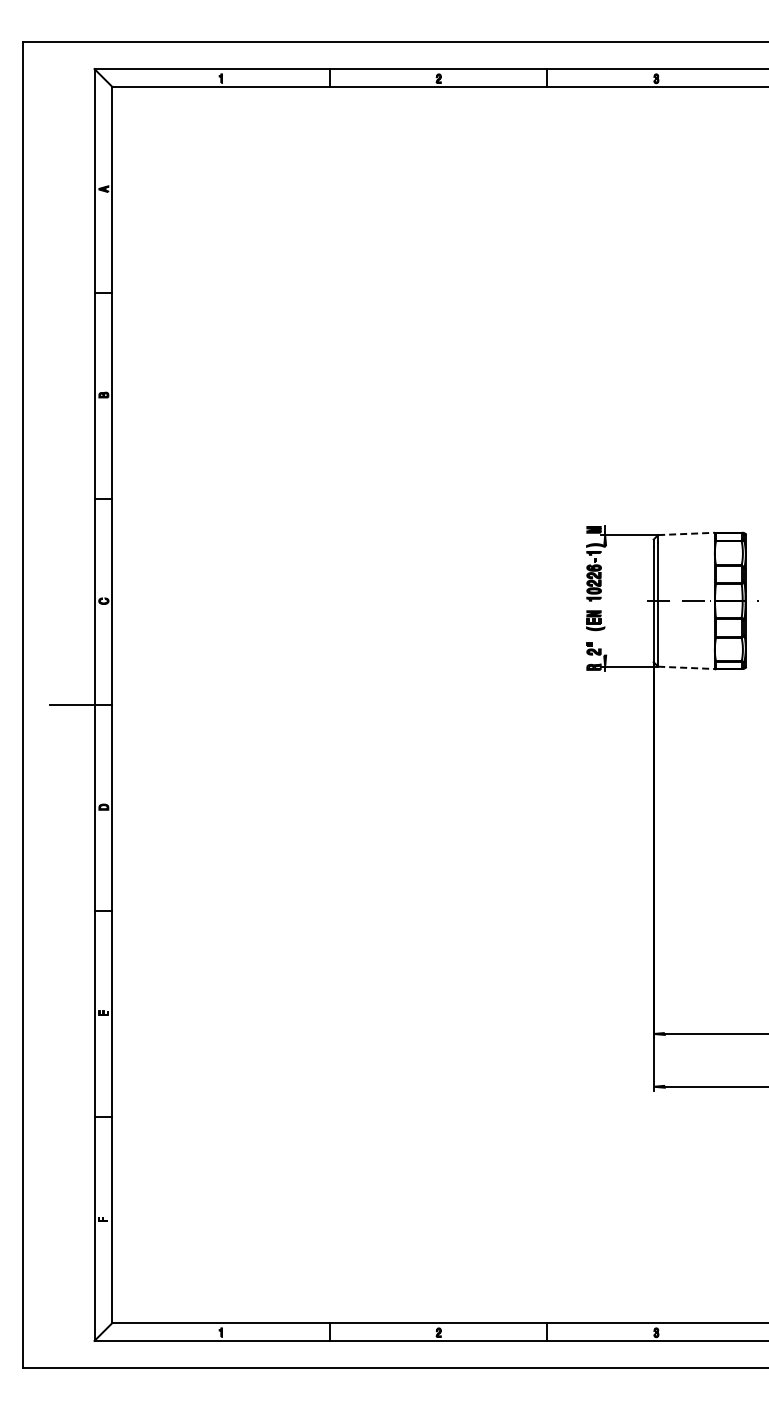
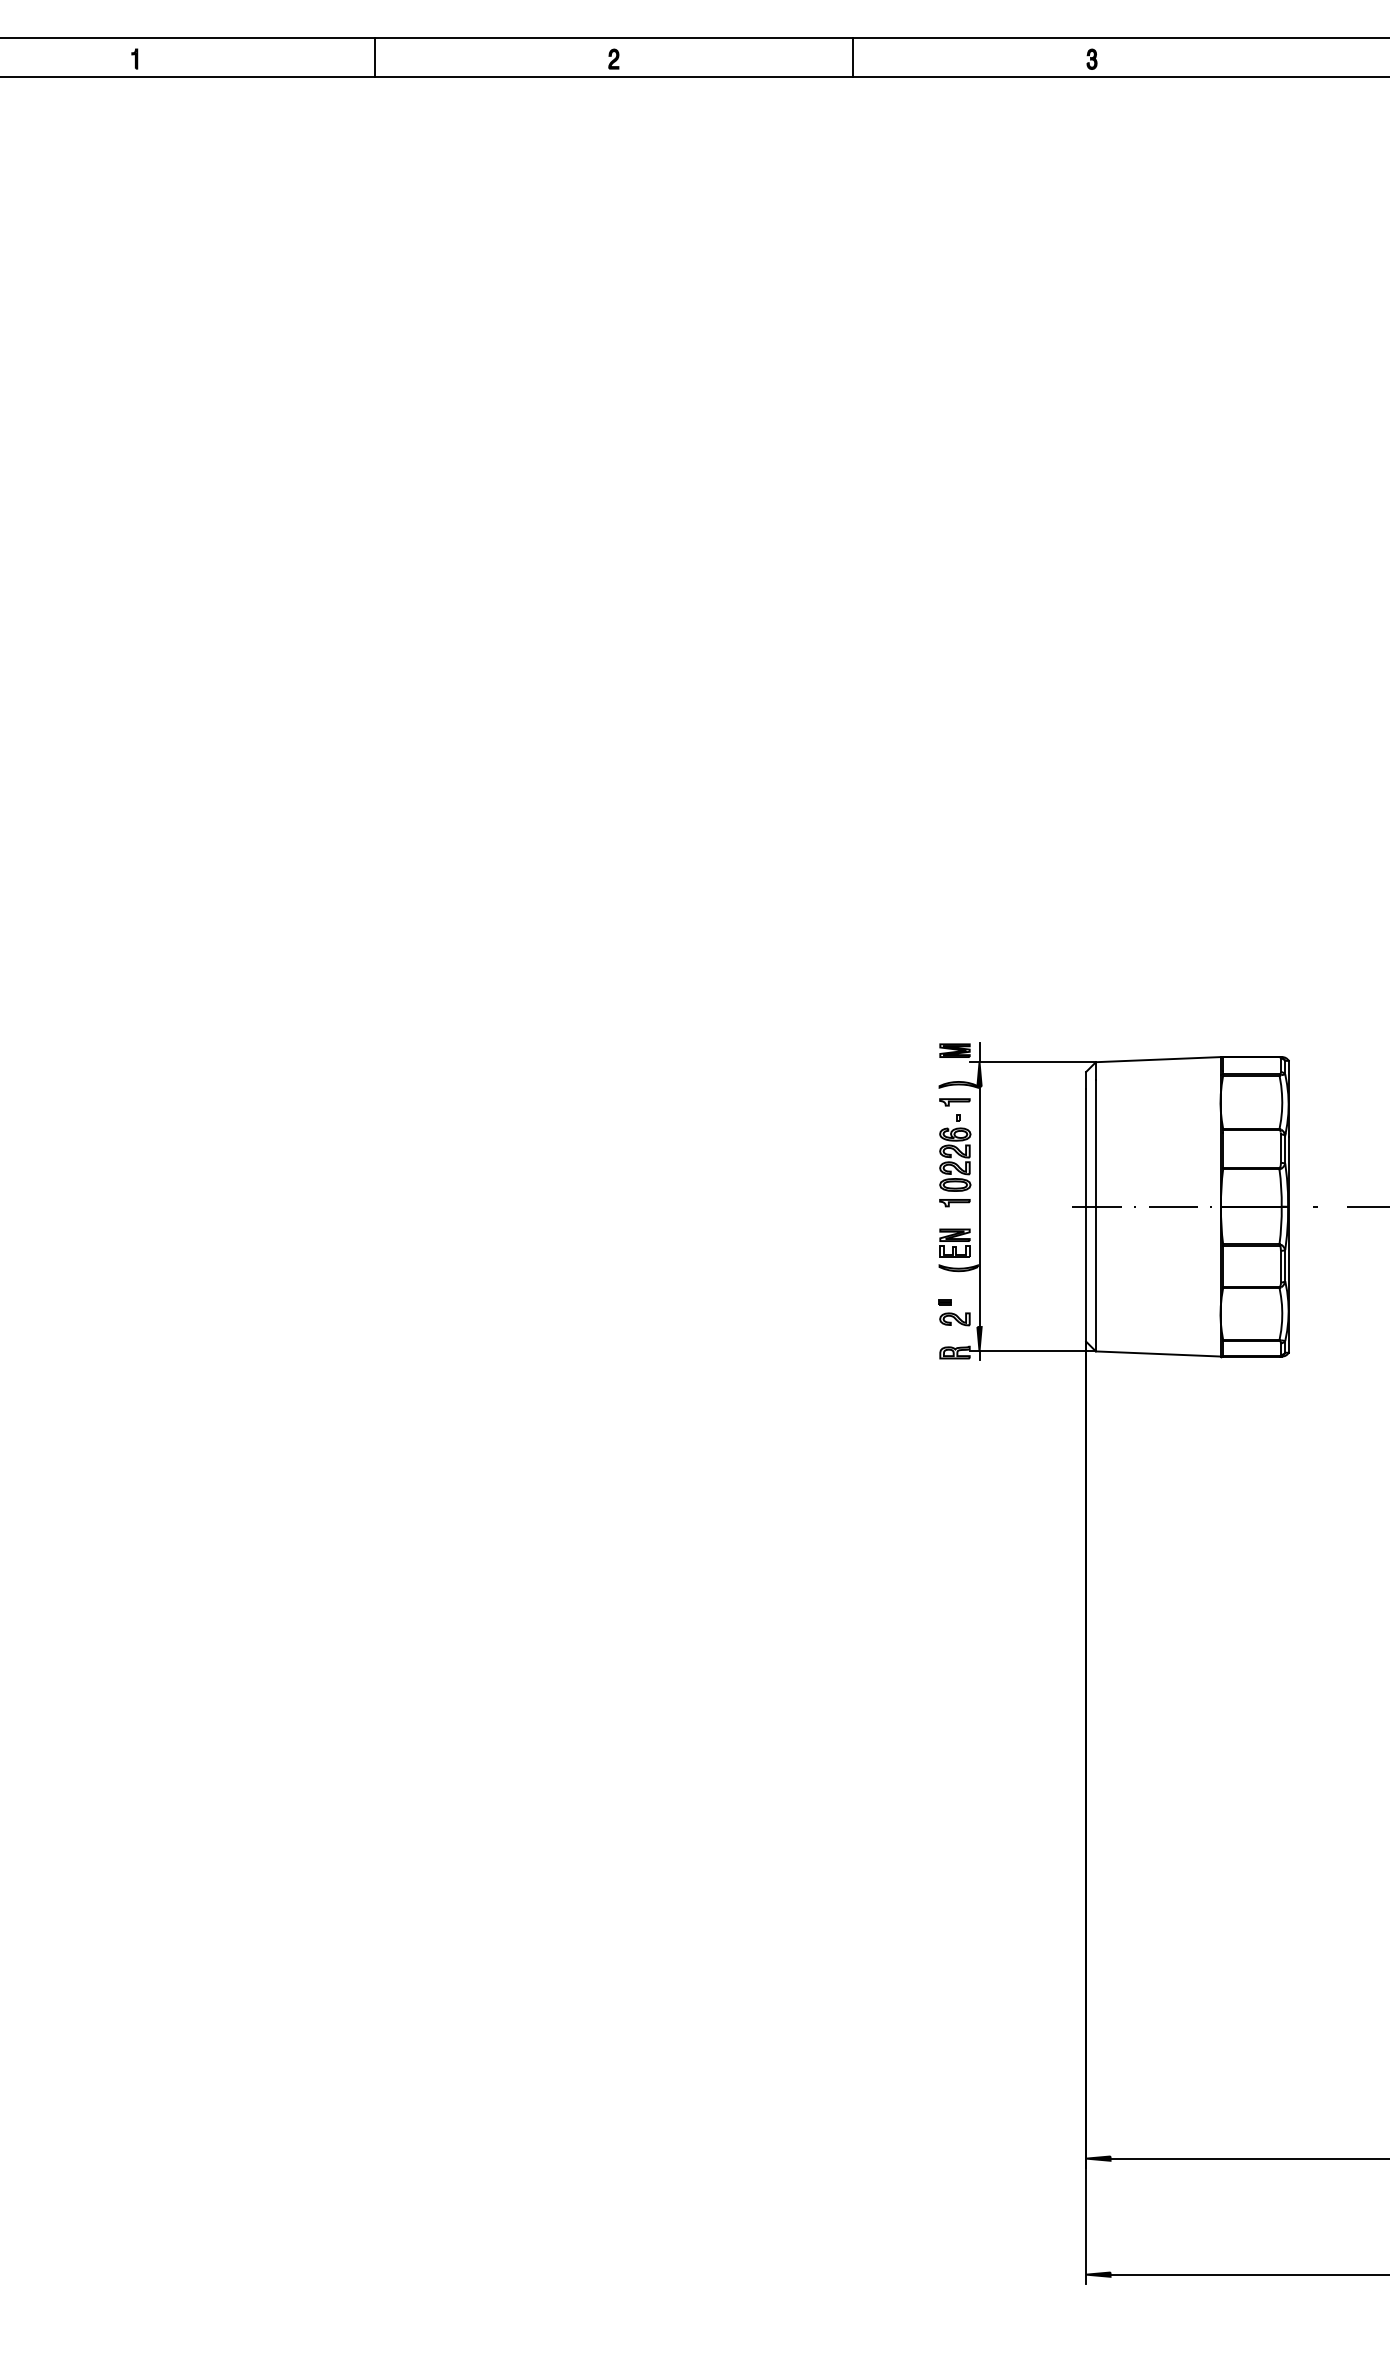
line: (686, 533) -> (1158, 1058), dashed -> solid
line: (605, 600) -> (980, 1205), added
line: (686, 667) -> (1158, 1353), dashed -> solid

